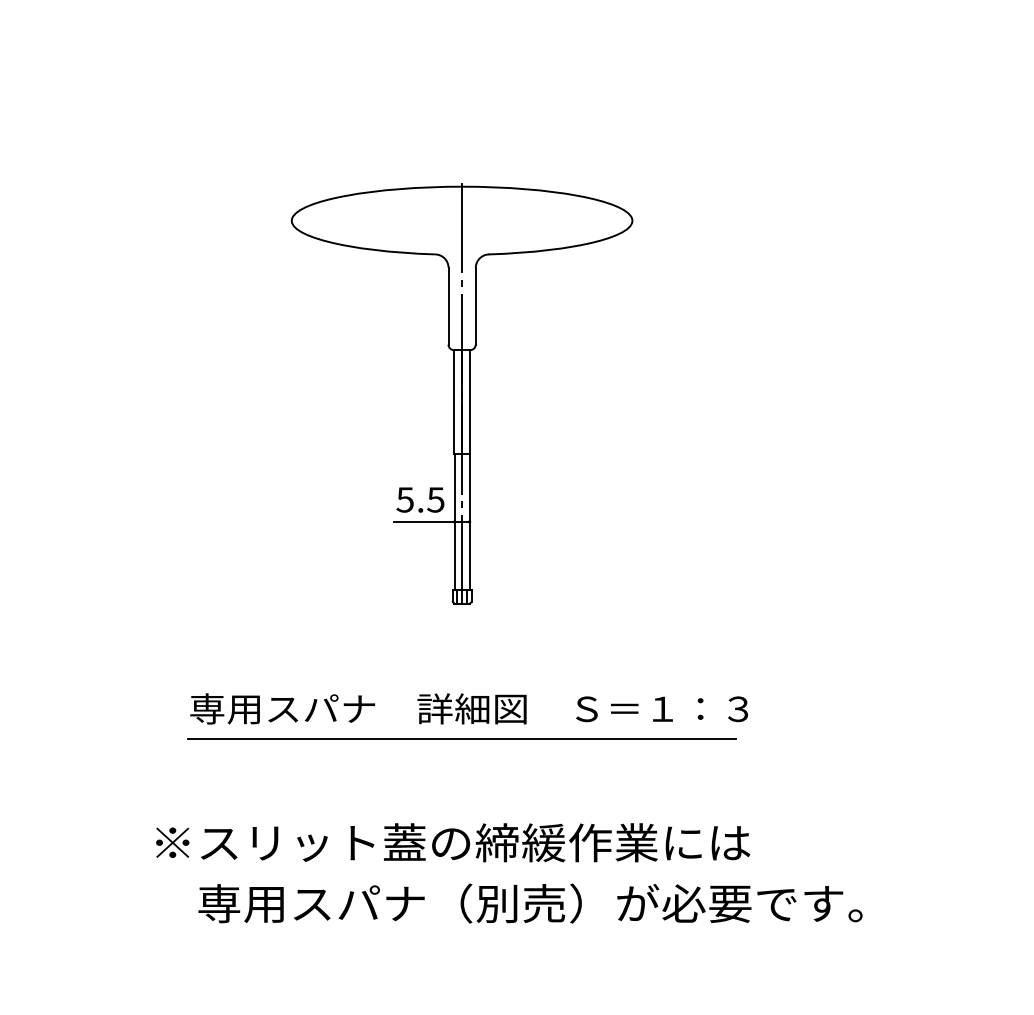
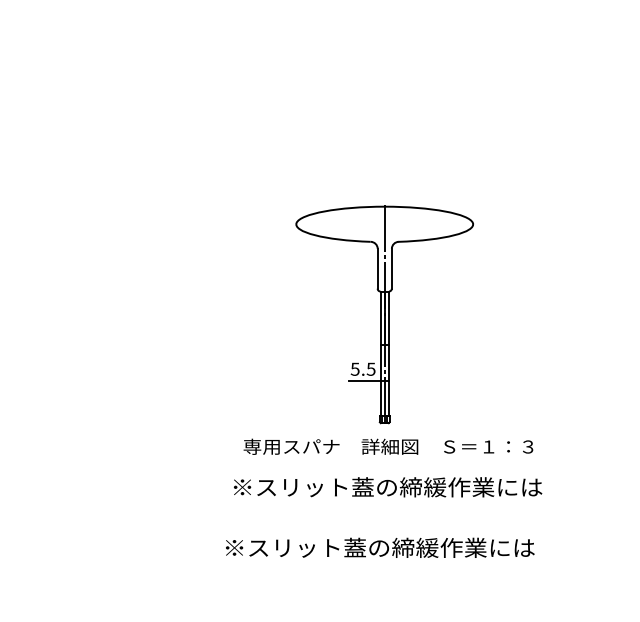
part: (461, 394) -> (384, 314), moved
line: (461, 739) -> (384, 462), removed
text: (453, 843) -> (388, 487), moved
text: (509, 902) -> (409, 547), 専用スパナ（別売）が必要です。 -> ※スリット蓋の締緩作業には

